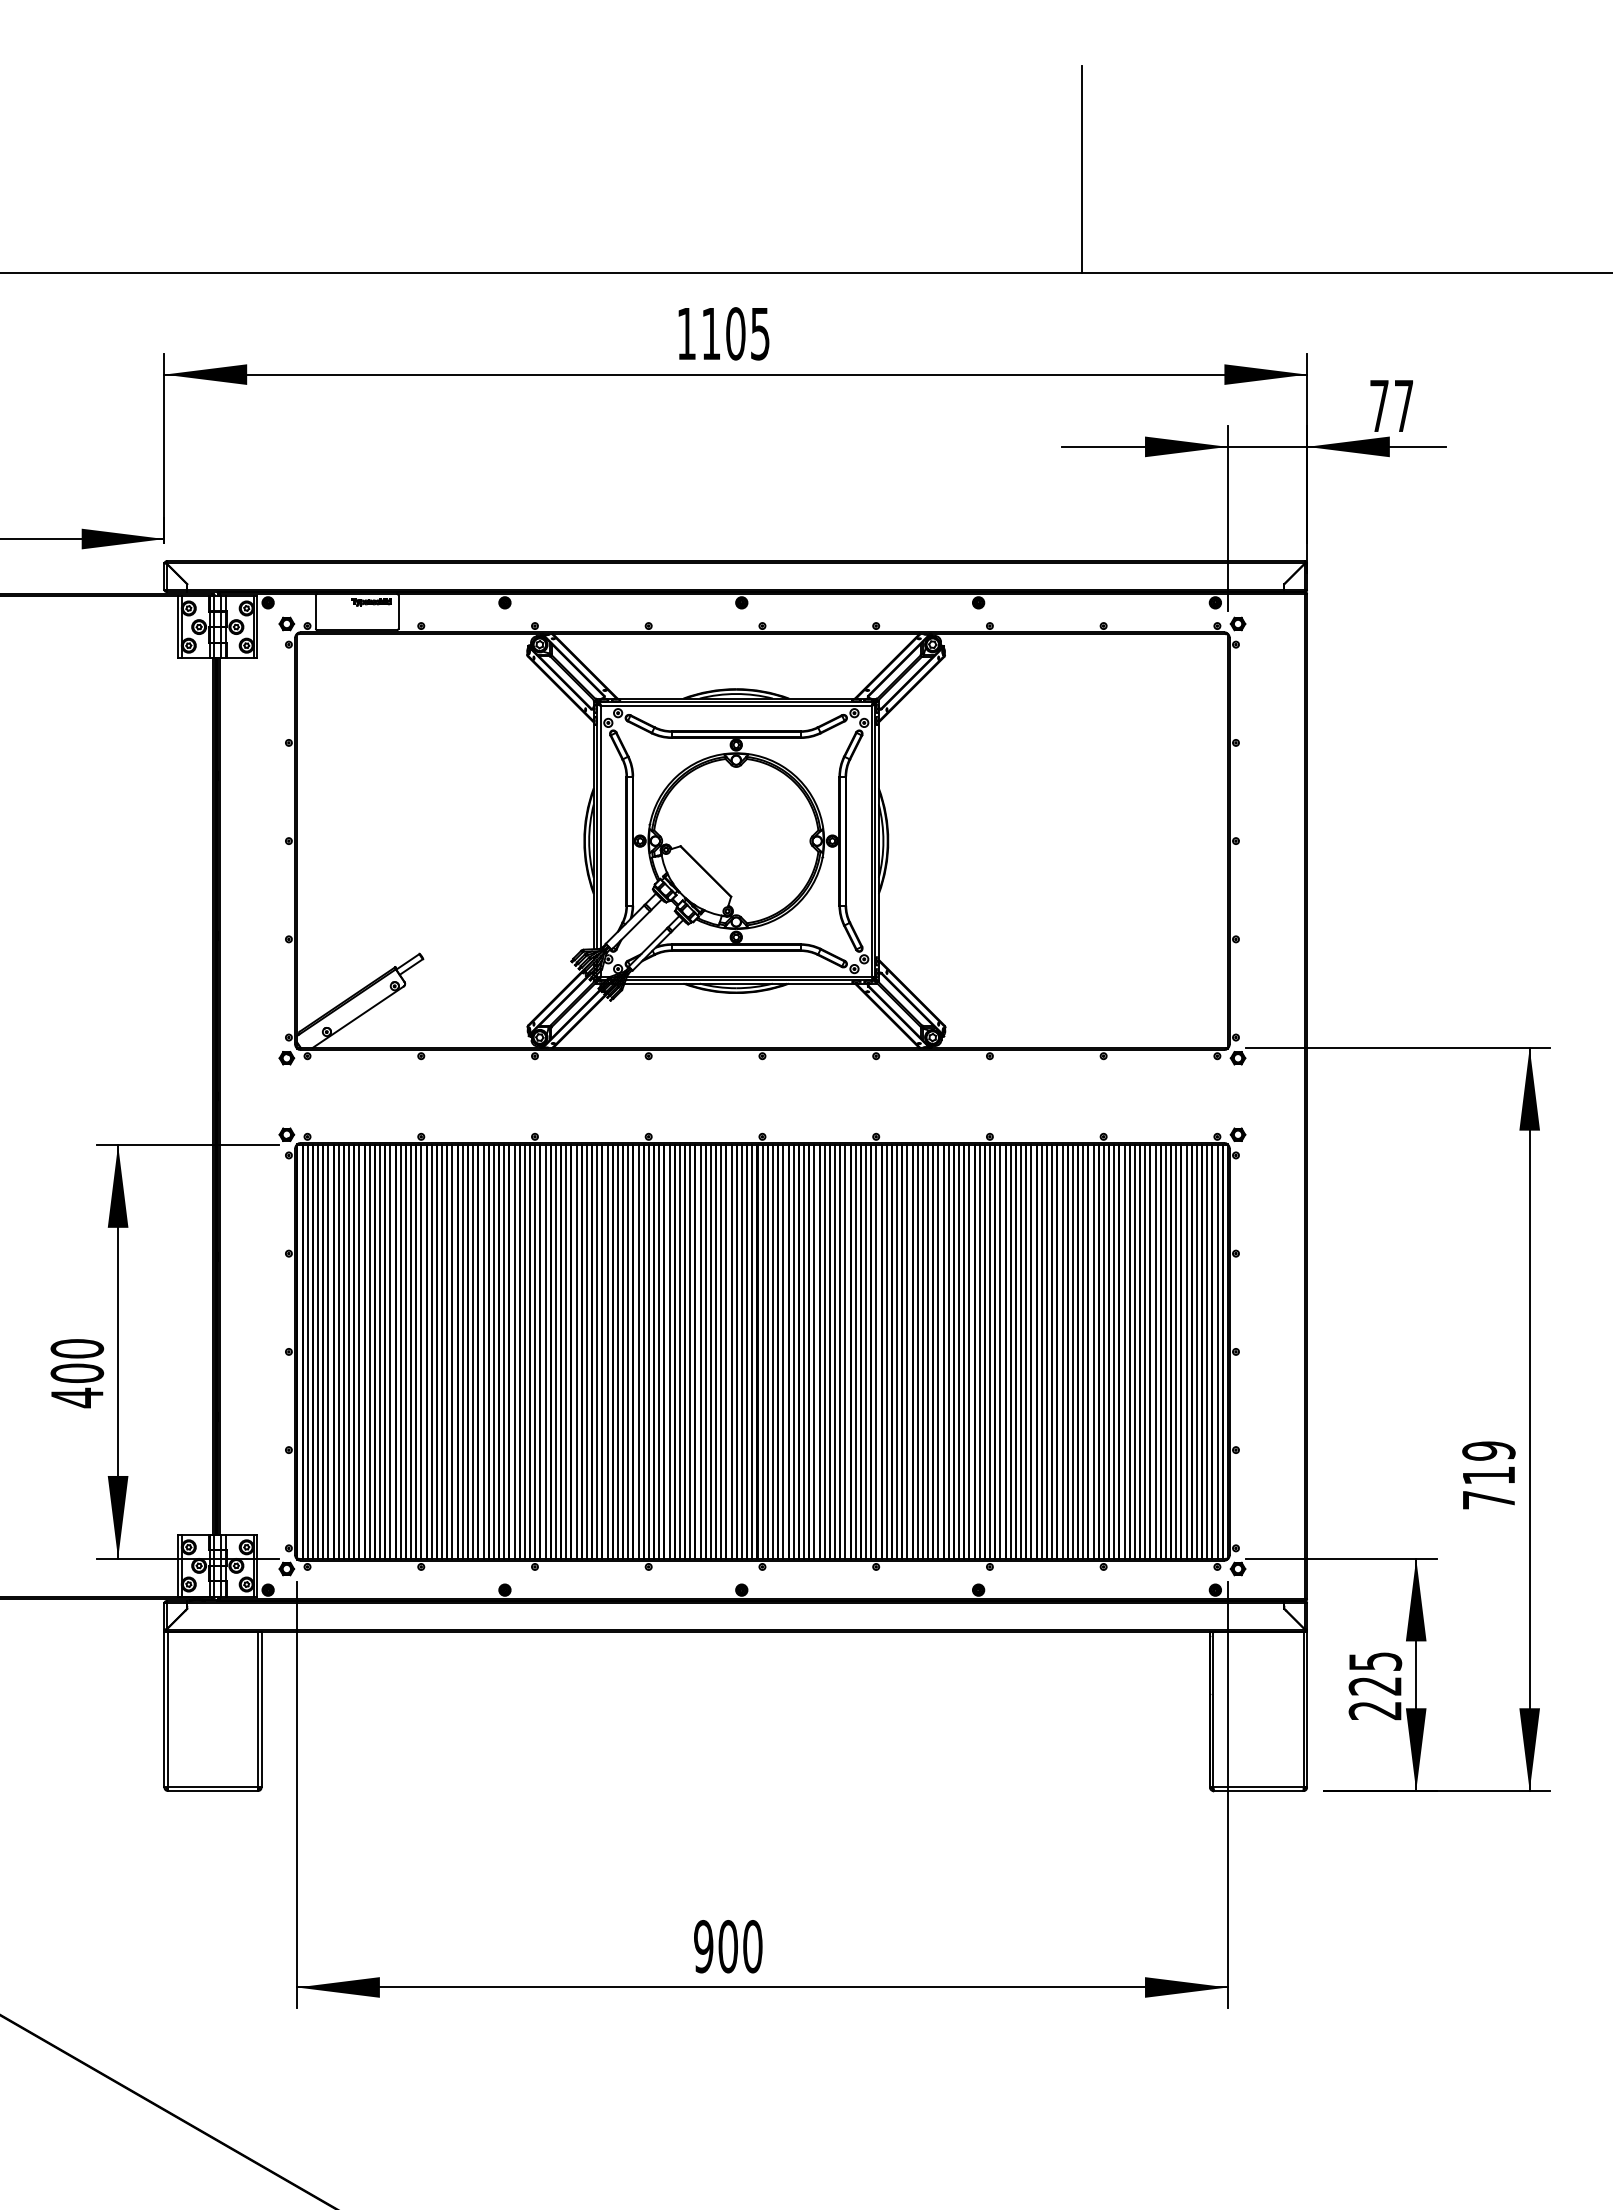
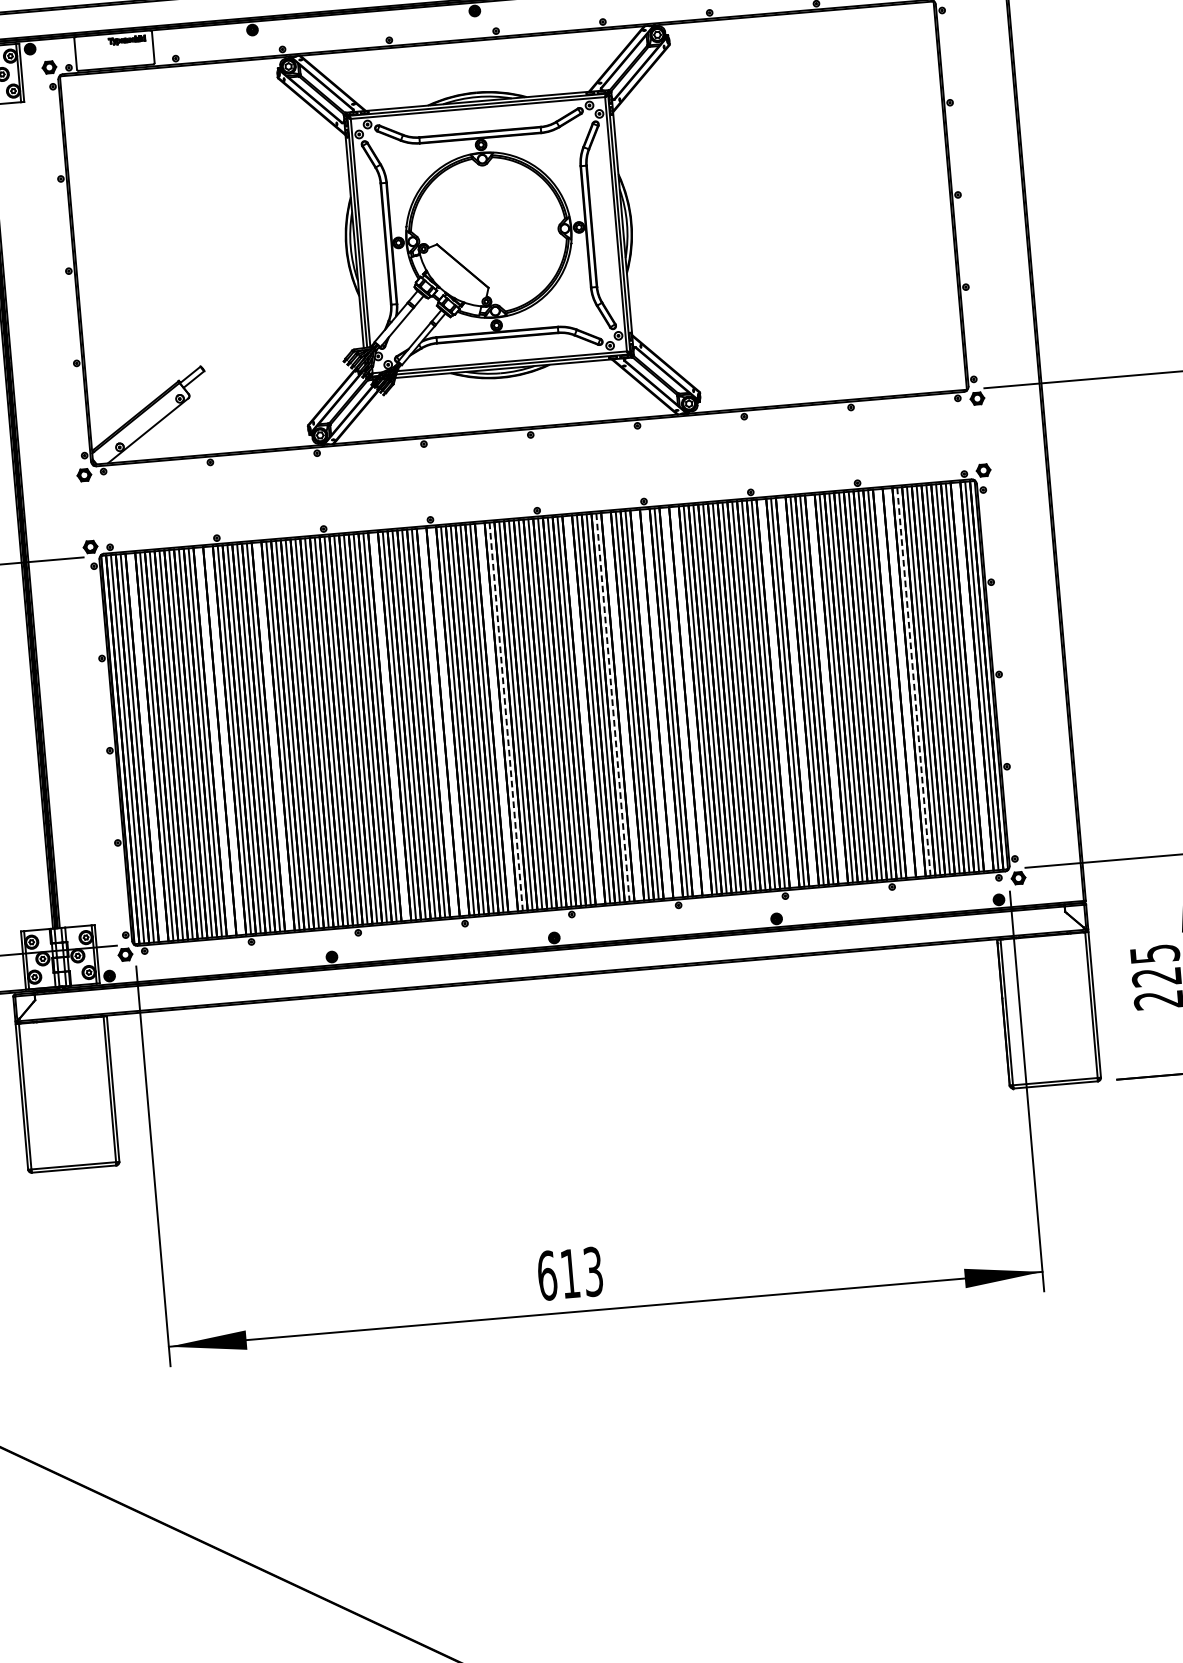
line: (328, 1351) -> (147, 747), removed
line: (400, 1351) -> (214, 741), removed
line: (411, 1351) -> (225, 740), removed
line: (462, 1351) -> (272, 736), removed
line: (586, 1351) -> (389, 726), removed
line: (638, 1351) -> (438, 722), removed
line: (648, 1351) -> (447, 721), removed
line: (700, 1351) -> (496, 717), removed
line: (710, 1351) -> (505, 716), solid -> dashed
line: (793, 1351) -> (583, 709), removed
line: (824, 1351) -> (612, 707), solid -> dashed
line: (835, 1351) -> (623, 706), removed
line: (866, 1351) -> (652, 703), removed
line: (876, 1351) -> (661, 703), removed
line: (897, 1351) -> (681, 701), removed
line: (907, 1351) -> (690, 700), removed
line: (1000, 1351) -> (778, 693), removed
line: (1021, 1351) -> (797, 691), removed
line: (1052, 1351) -> (826, 688), removed
line: (1124, 1351) -> (894, 683), removed
line: (1134, 1351) -> (903, 682), removed
line: (1145, 1351) -> (914, 681), solid -> dashed
line: (1207, 1351) -> (972, 676), removed
text: (728, 1946) -> (570, 1273), 900 -> 613

